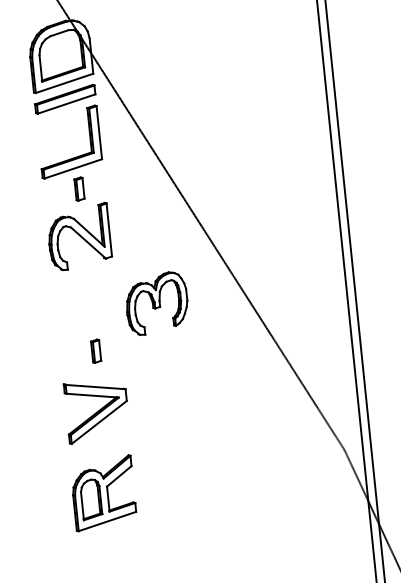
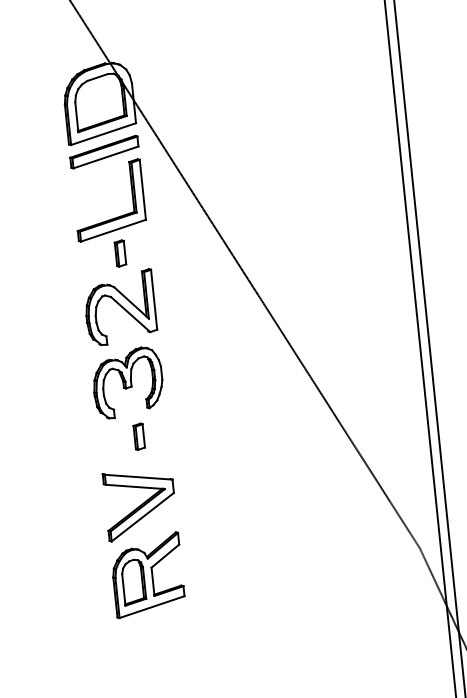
part: (157, 303) -> (128, 382), moved
part: (104, 493) -> (148, 575), moved

